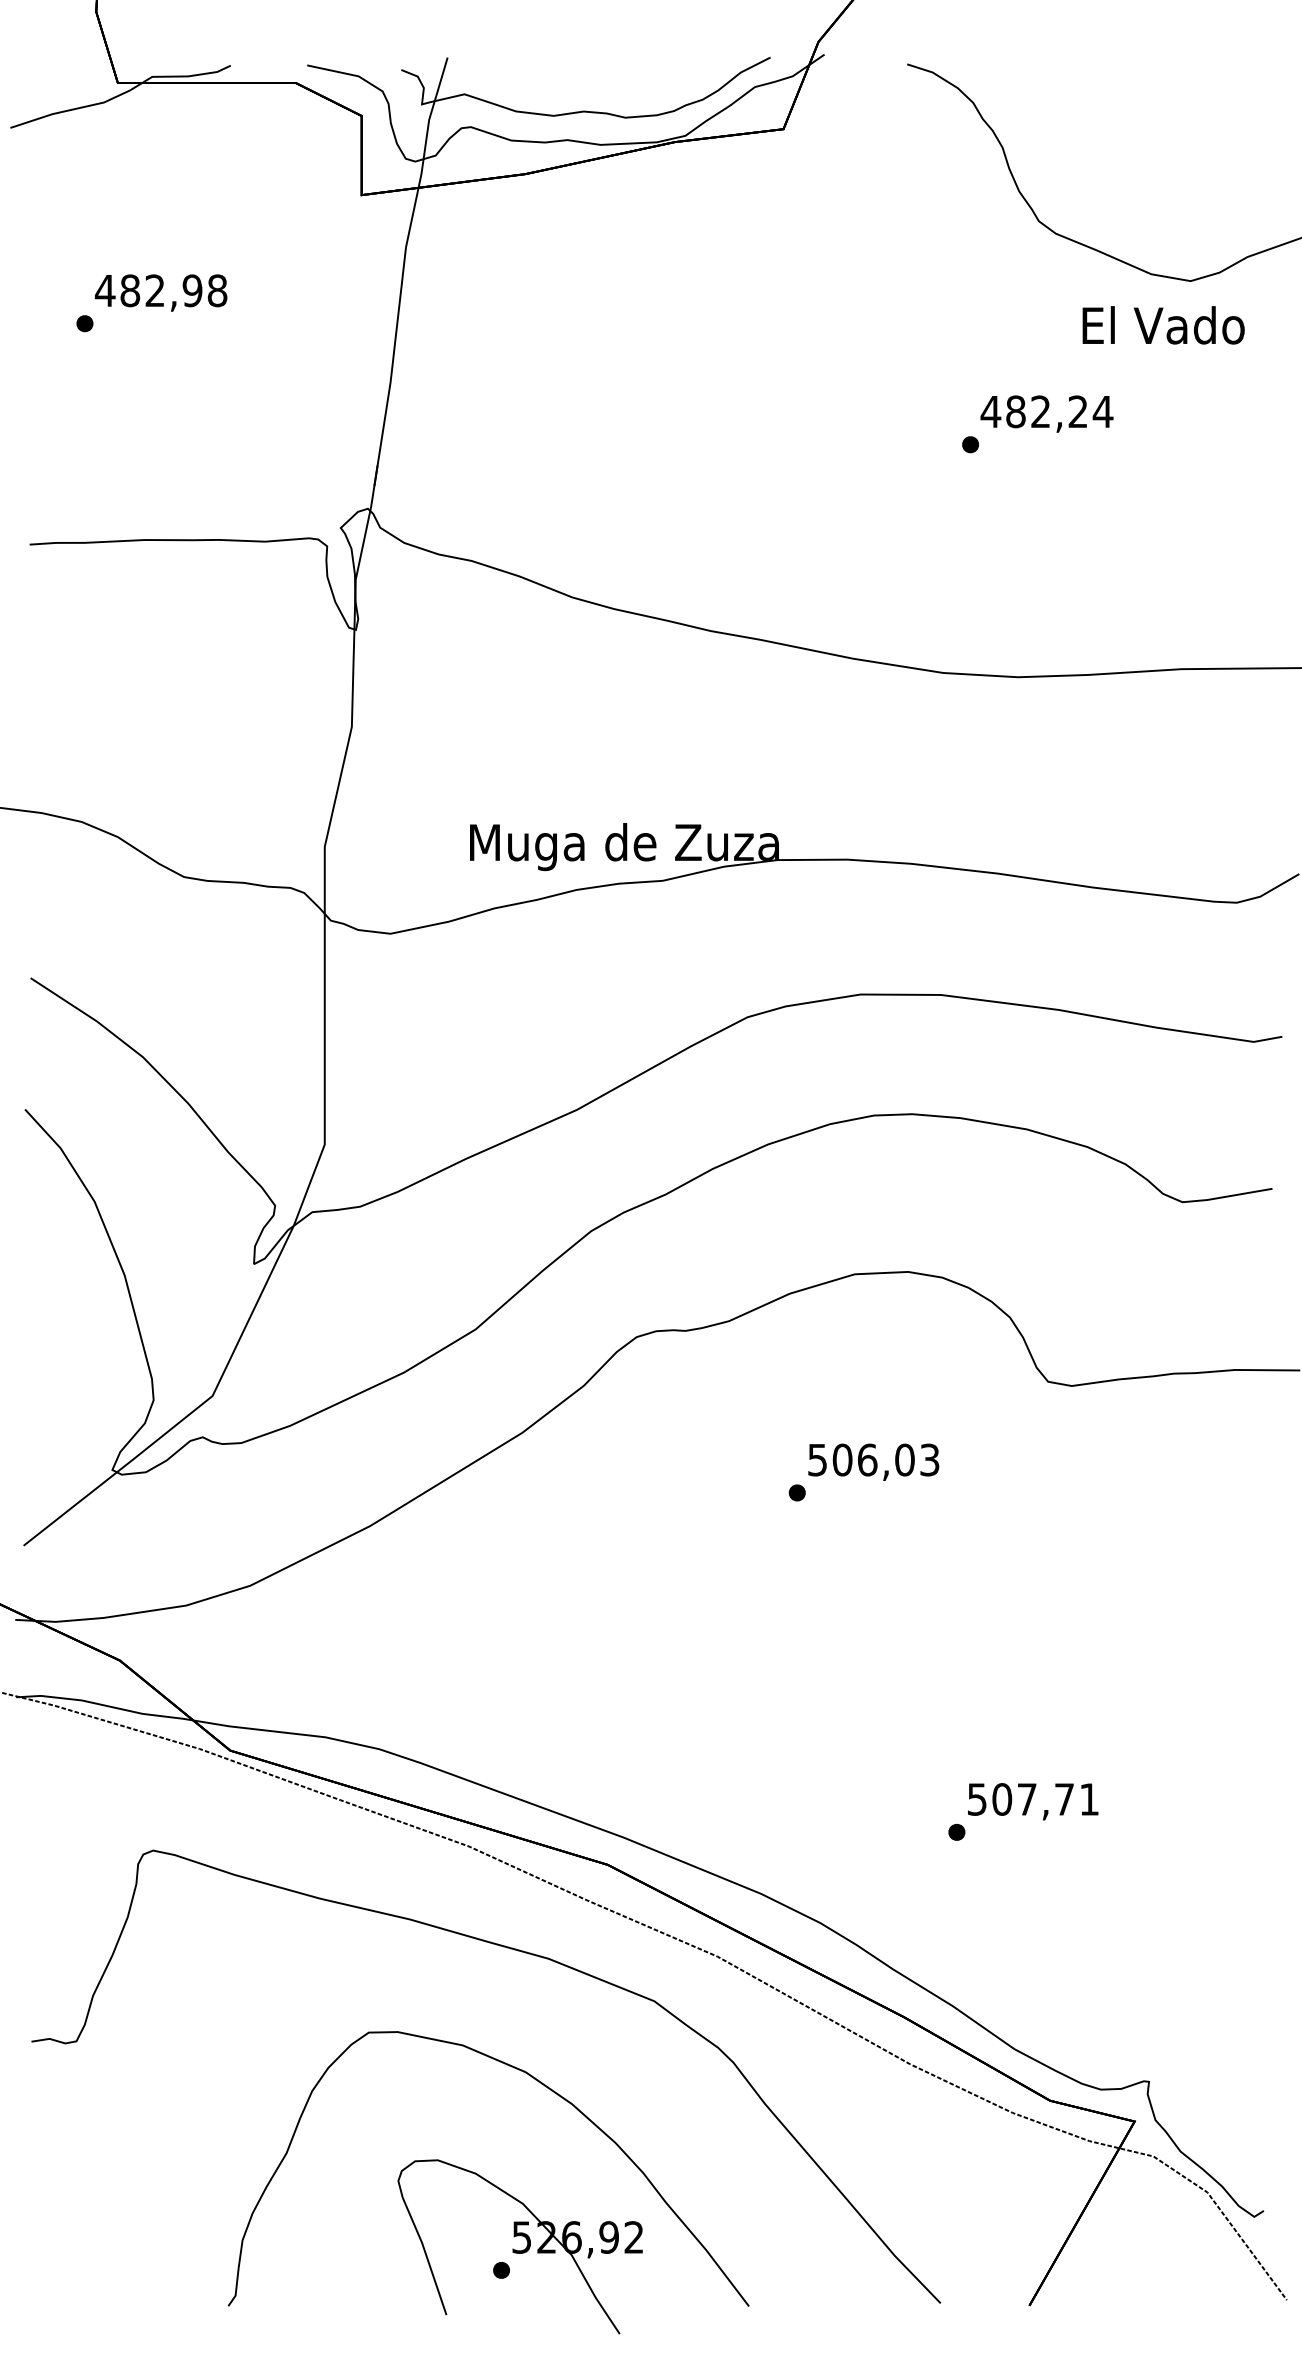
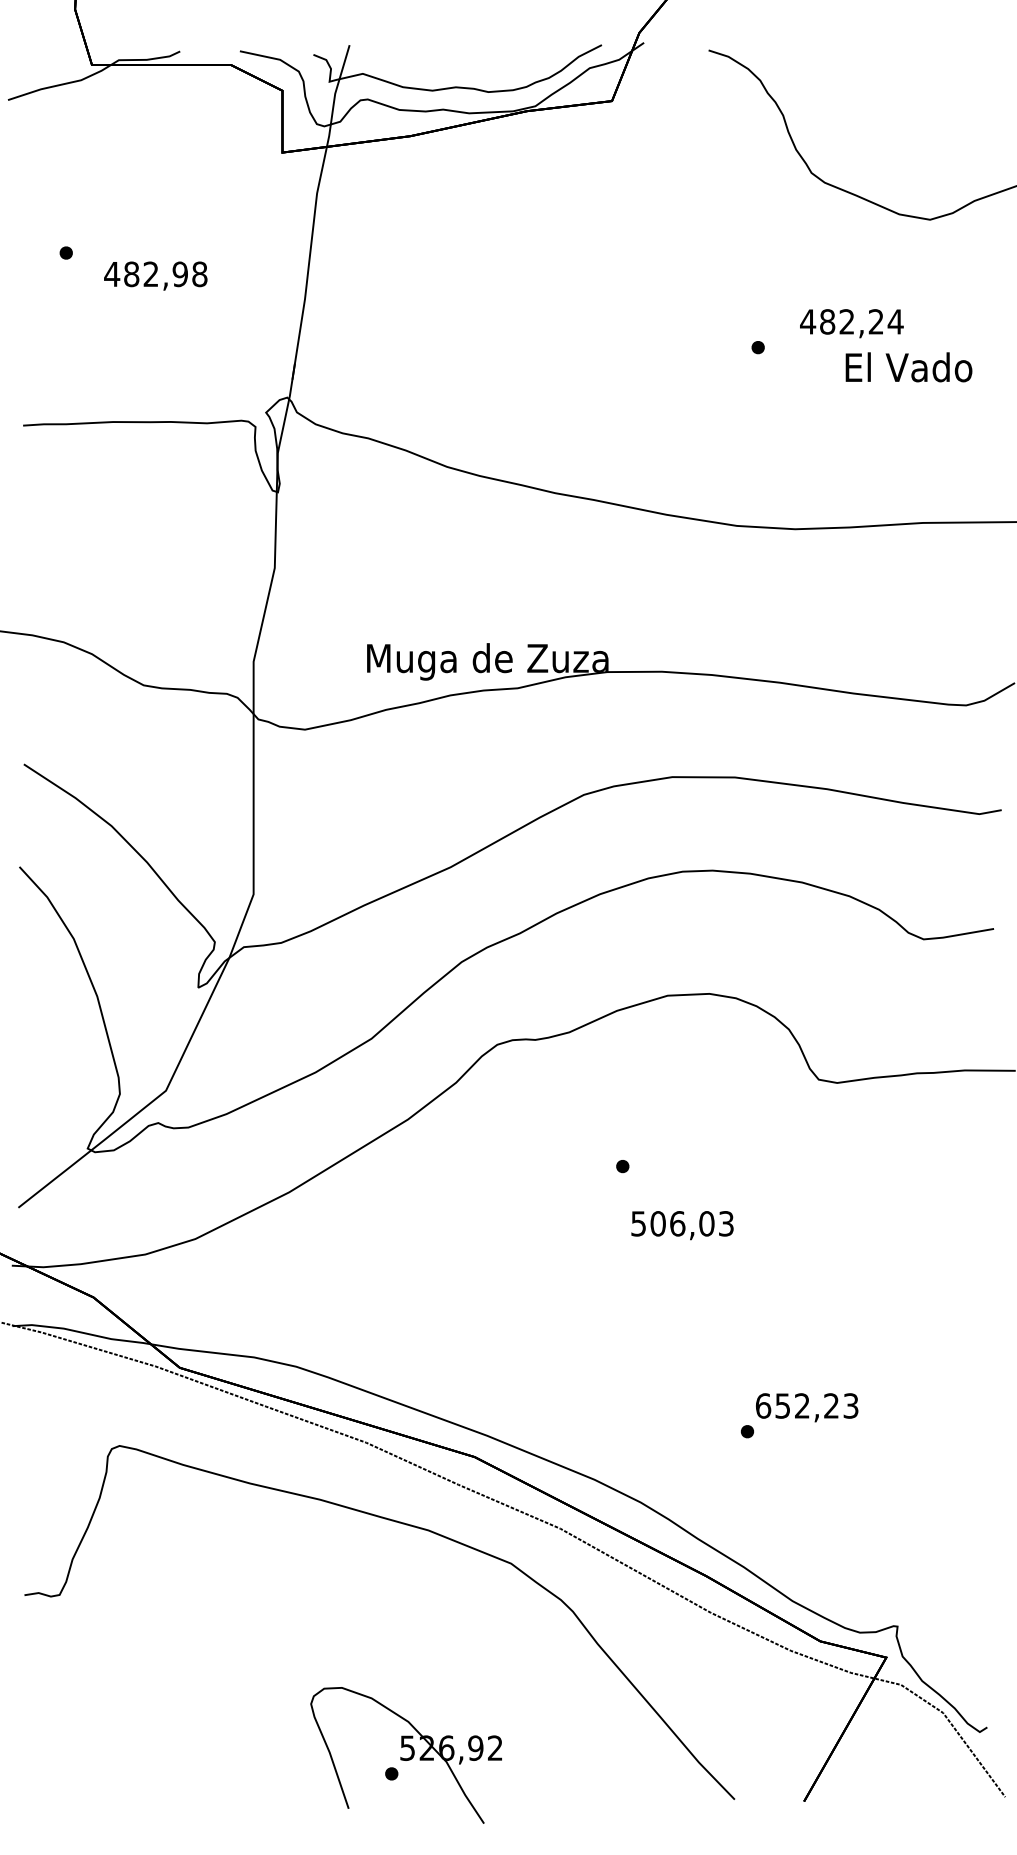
text: (160, 292) -> (155, 275), moved
text: (1163, 325) -> (908, 367), moved
text: (1046, 413) -> (851, 323), moved
text: (873, 1462) -> (682, 1225), moved
text: (1033, 1798) -> (807, 1405), 507,71 -> 652,23
curve: (542, 2085) -> (423, 1629), removed

